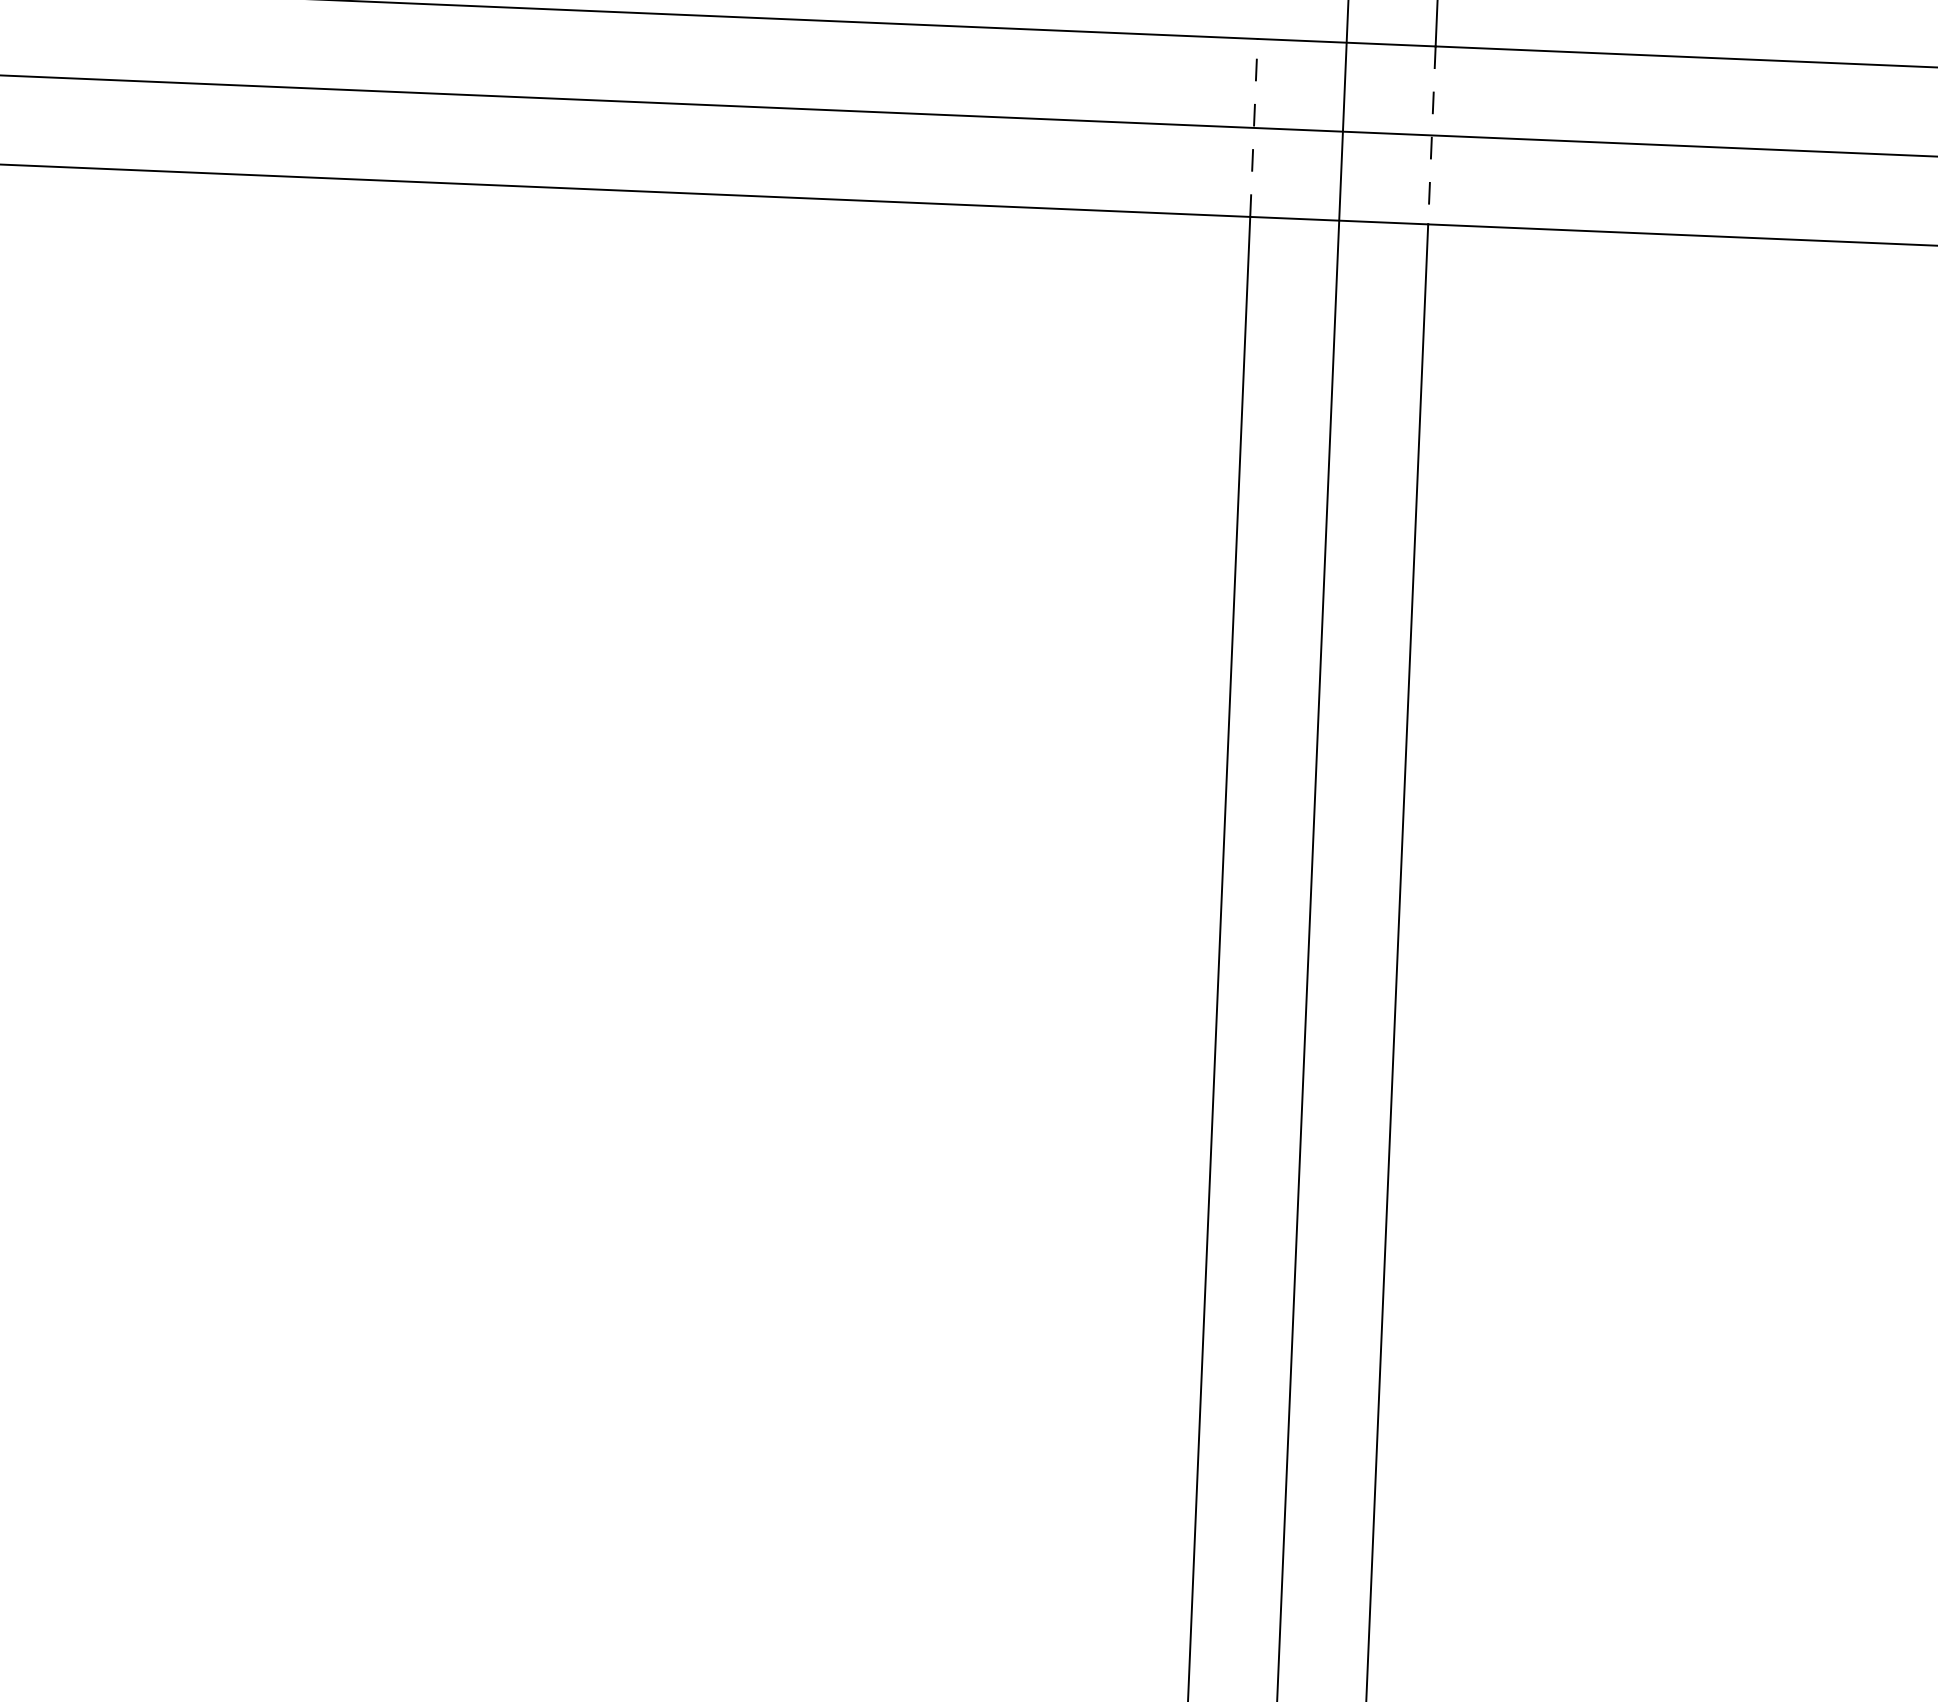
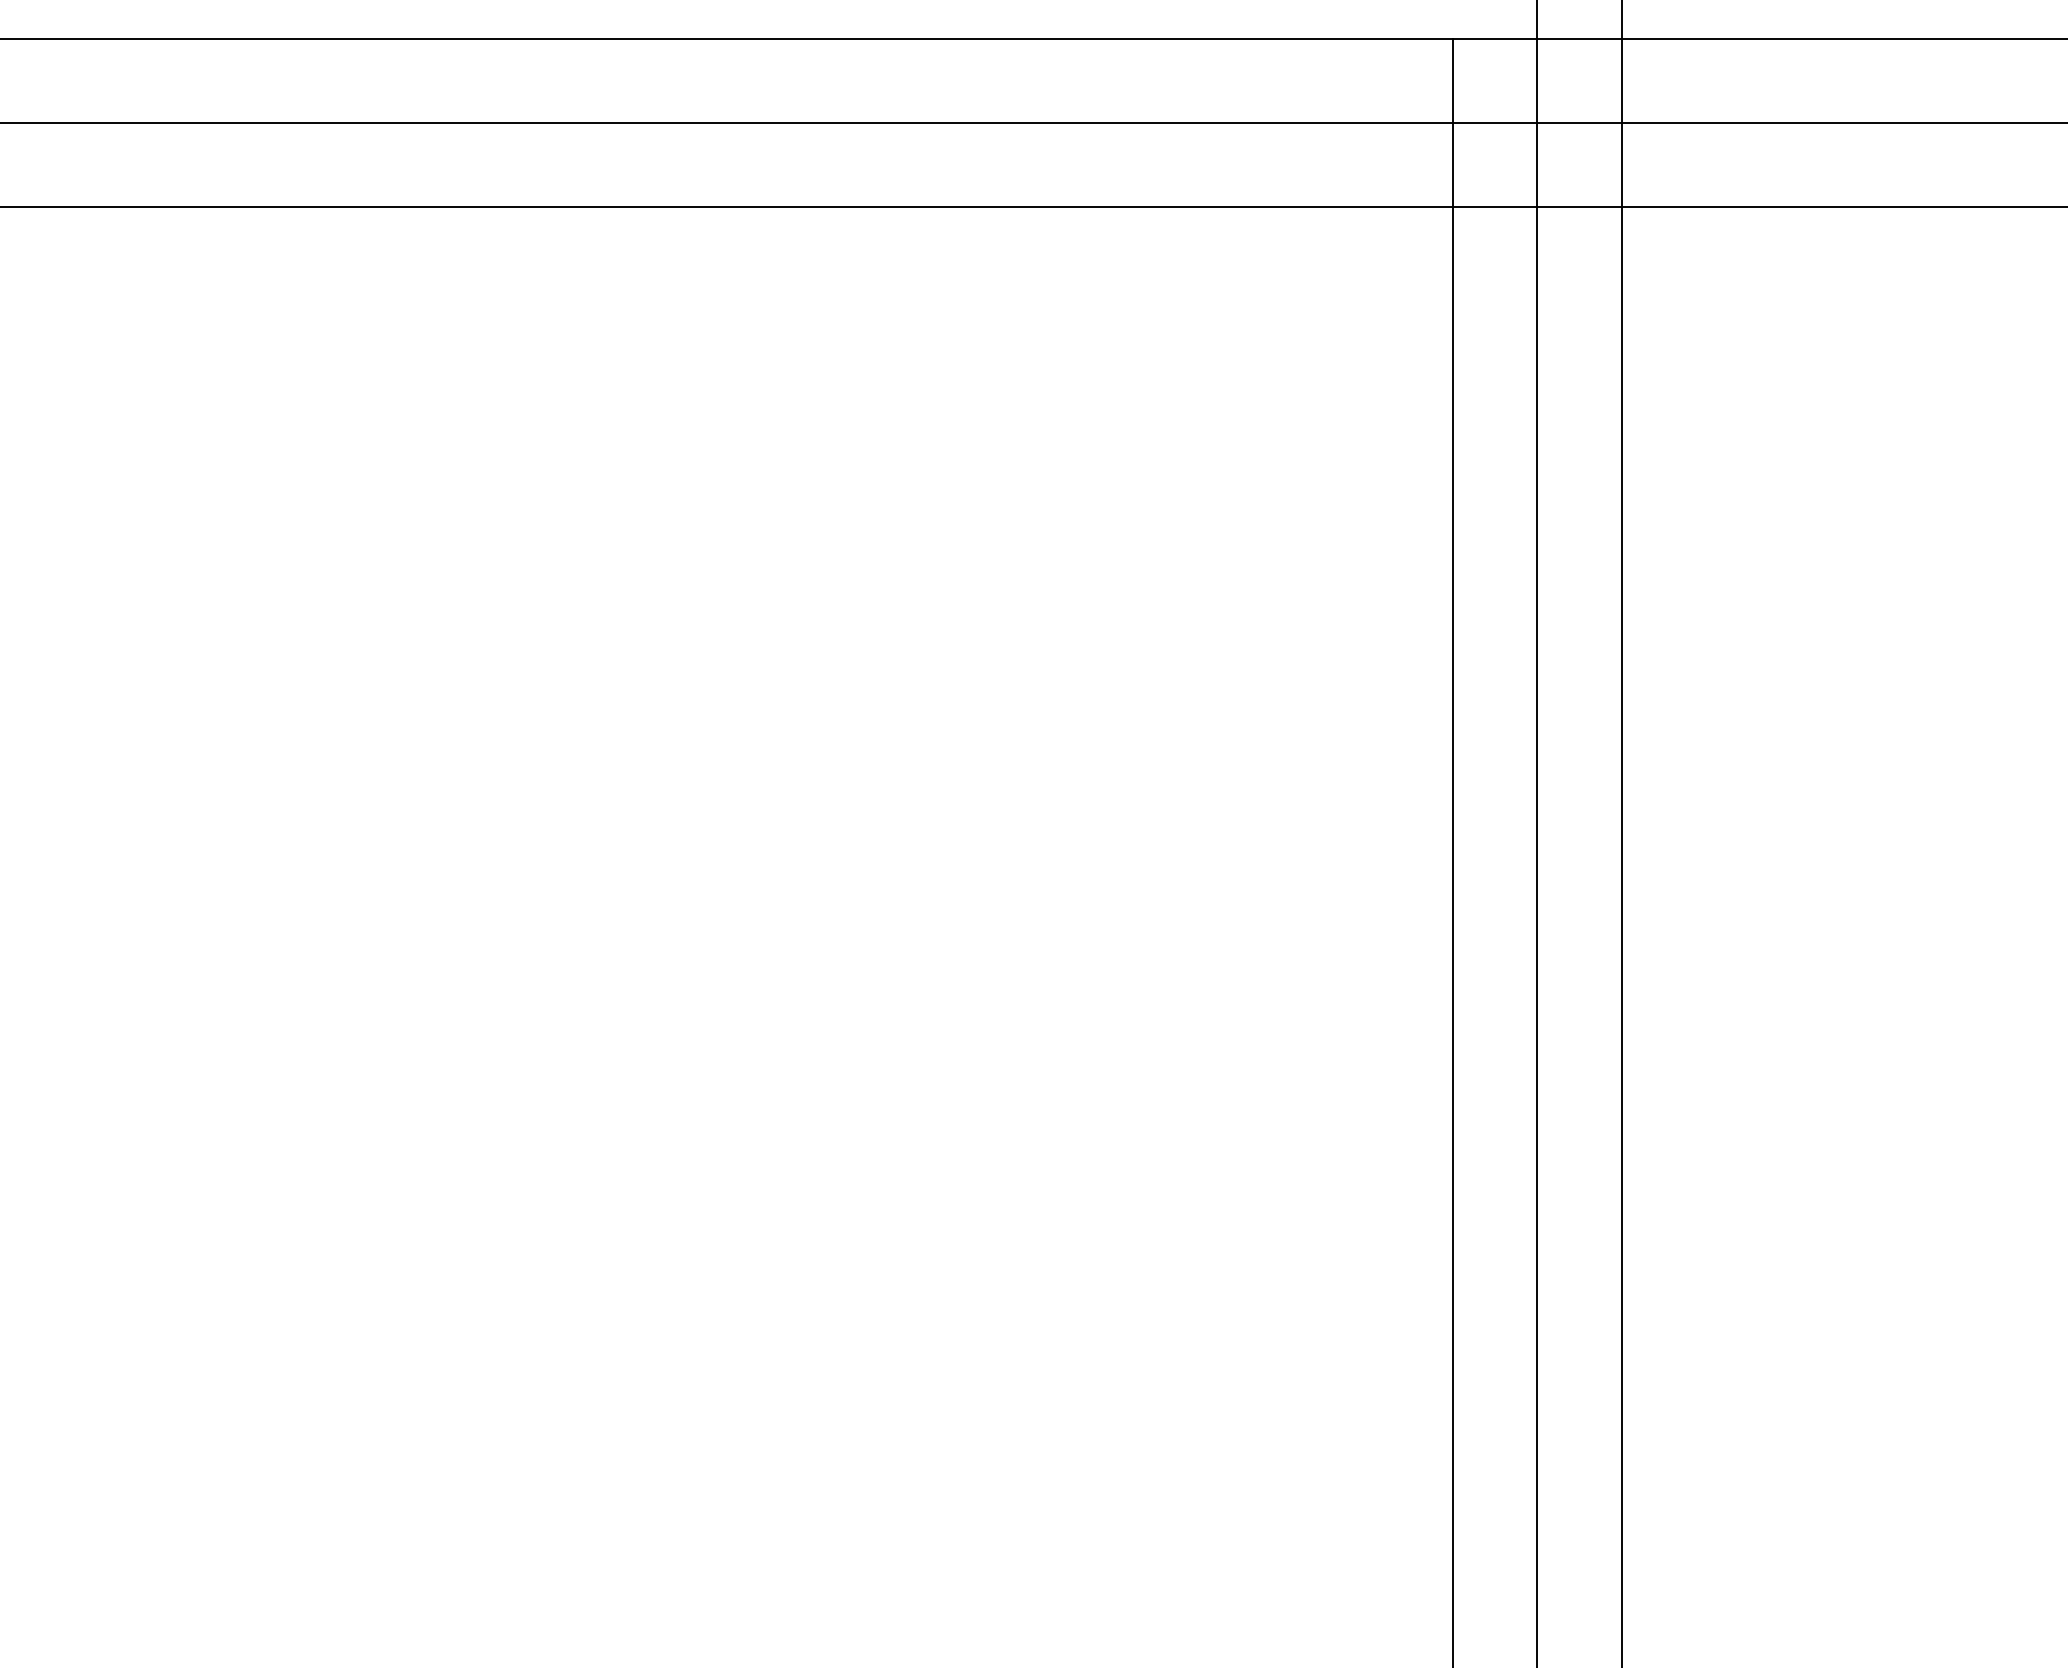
line: (1253, 127) -> (1452, 122), dashed -> solid
line: (1431, 135) -> (1621, 123), dashed -> solid

